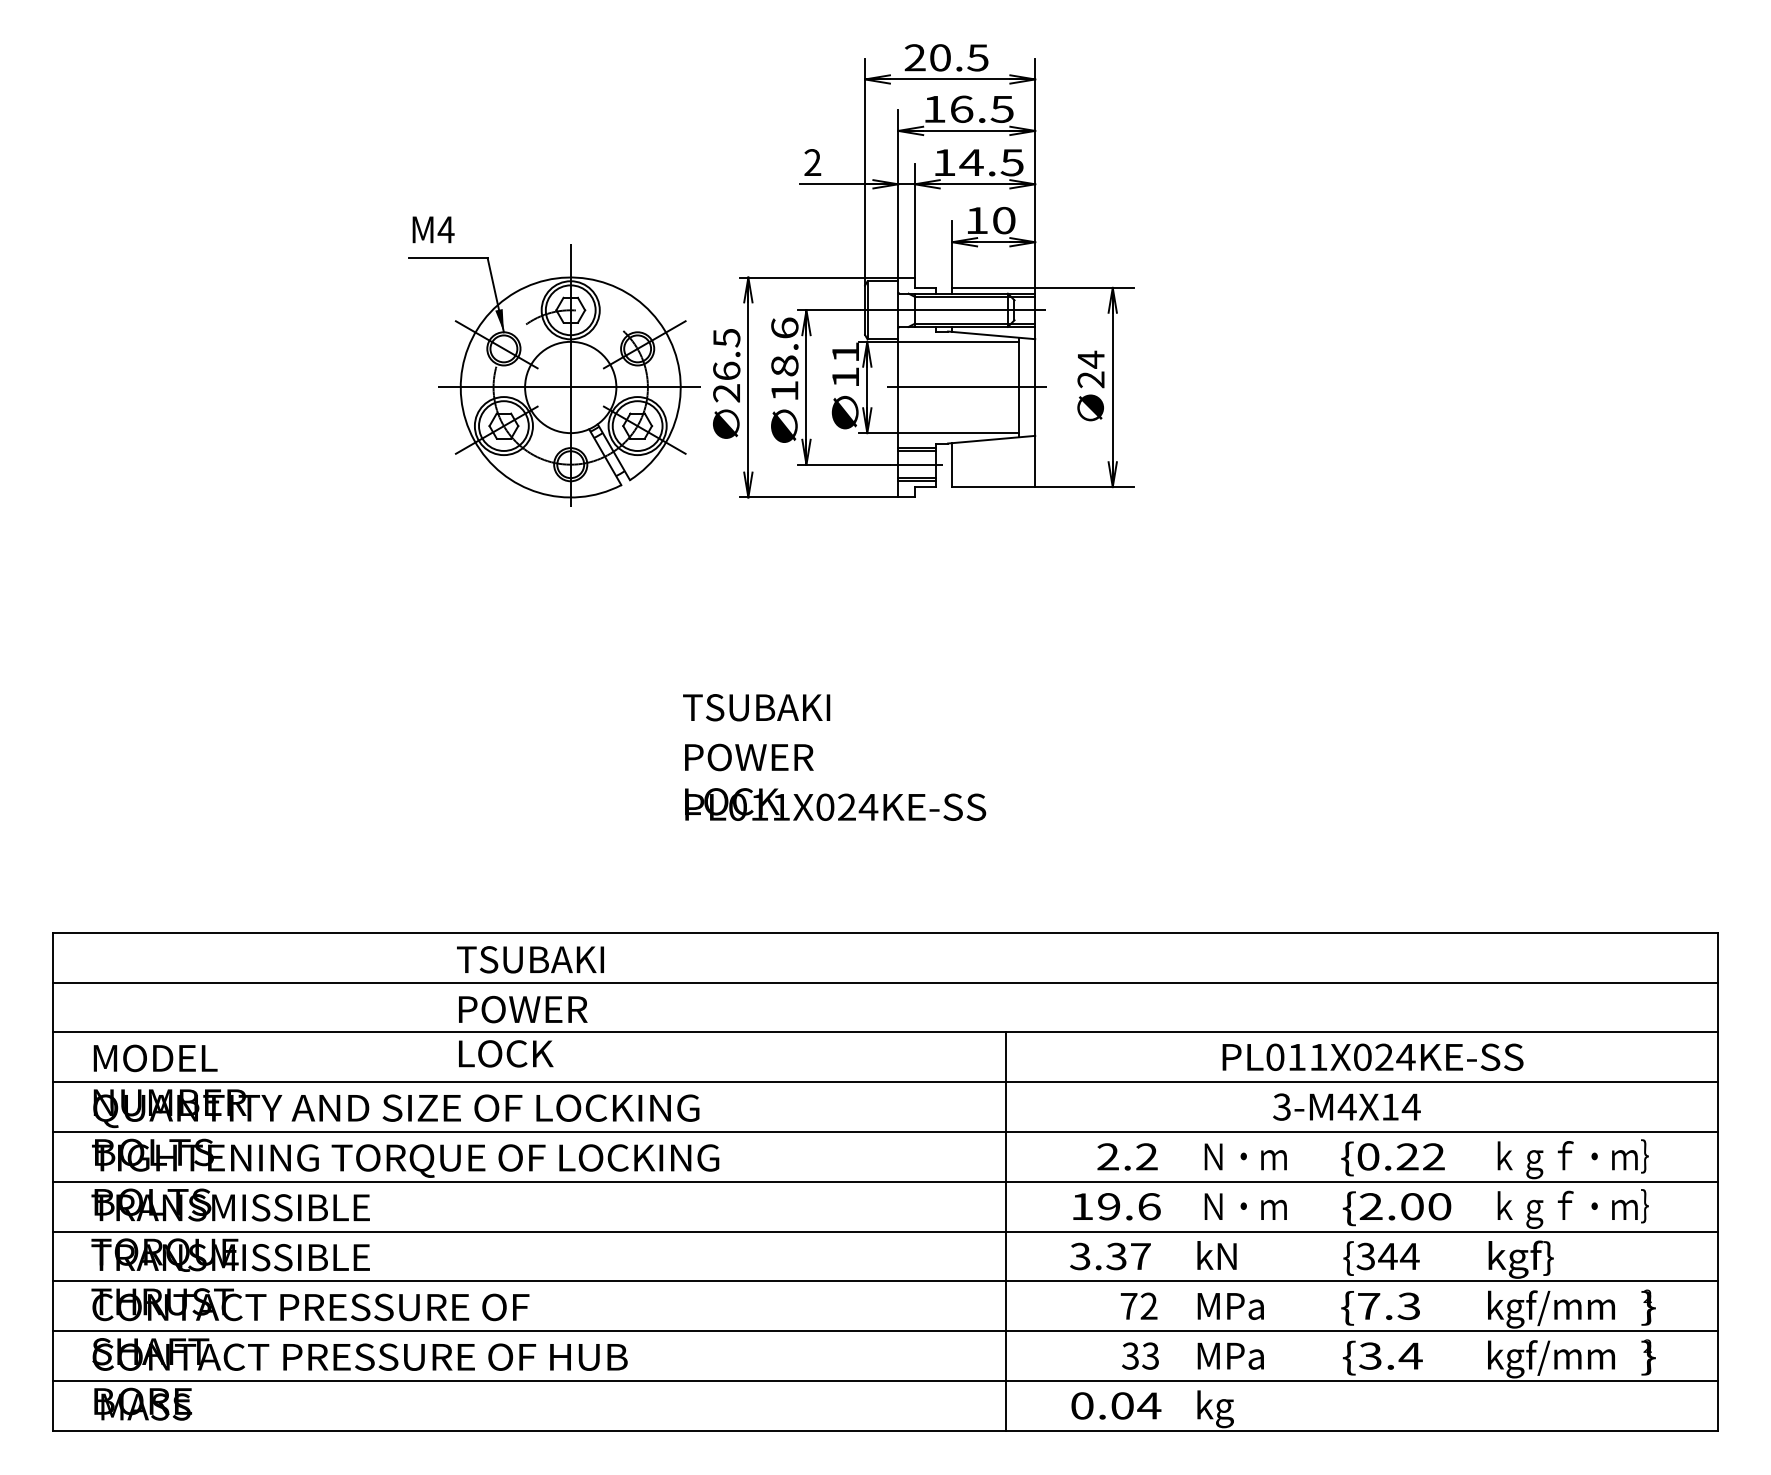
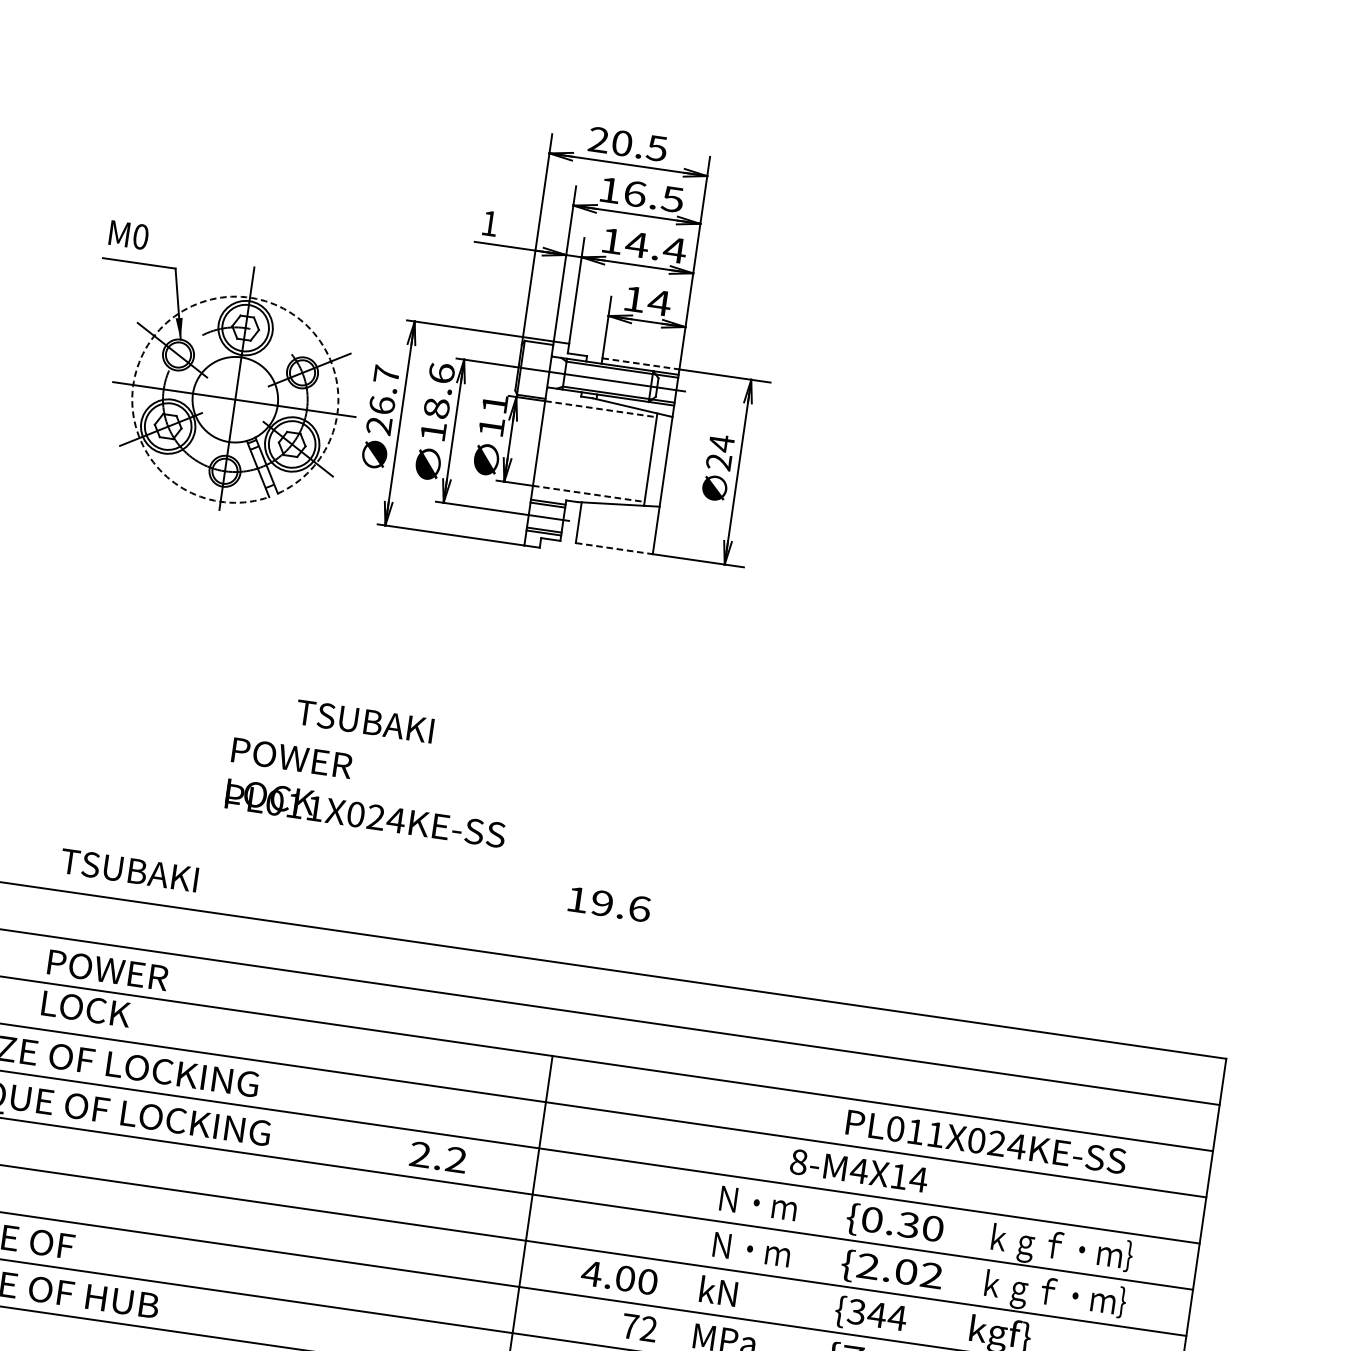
text: (812, 162) -> (489, 223), 2 -> 1
text: (1012, 162) -> (675, 250), 14.5 -> 14.4
text: (1003, 220) -> (658, 302), 10 -> 14
text: (445, 229) -> (140, 236), M4 -> M0
line: (993, 287) -> (640, 363), solid -> dashed
arc: (515, 292) -> (196, 304), solid -> dashed
text: (726, 337) -> (386, 374), 26.5 -> 26.7
line: (958, 341) -> (601, 408), solid -> dashed
line: (966, 387) -> (602, 452), removed
line: (958, 433) -> (588, 494), solid -> dashed
line: (993, 487) -> (614, 548), solid -> dashed
text: (835, 781) -> (368, 791), moved
text: (530, 959) -> (129, 870), moved
text: (1372, 1056) -> (985, 1141), moved
text: (1281, 1106) -> (798, 1161), 3-M4X14 -> 8-M4X14
text: (1127, 1156) -> (438, 1157), moved
text: (1420, 1156) -> (920, 1226), 0.22 -> 0.30
text: (1116, 1206) -> (609, 904), moved
text: (1439, 1206) -> (931, 1275), 2.00 -> 2.02
text: (1109, 1256) -> (618, 1277), 3.37 -> 4.00

